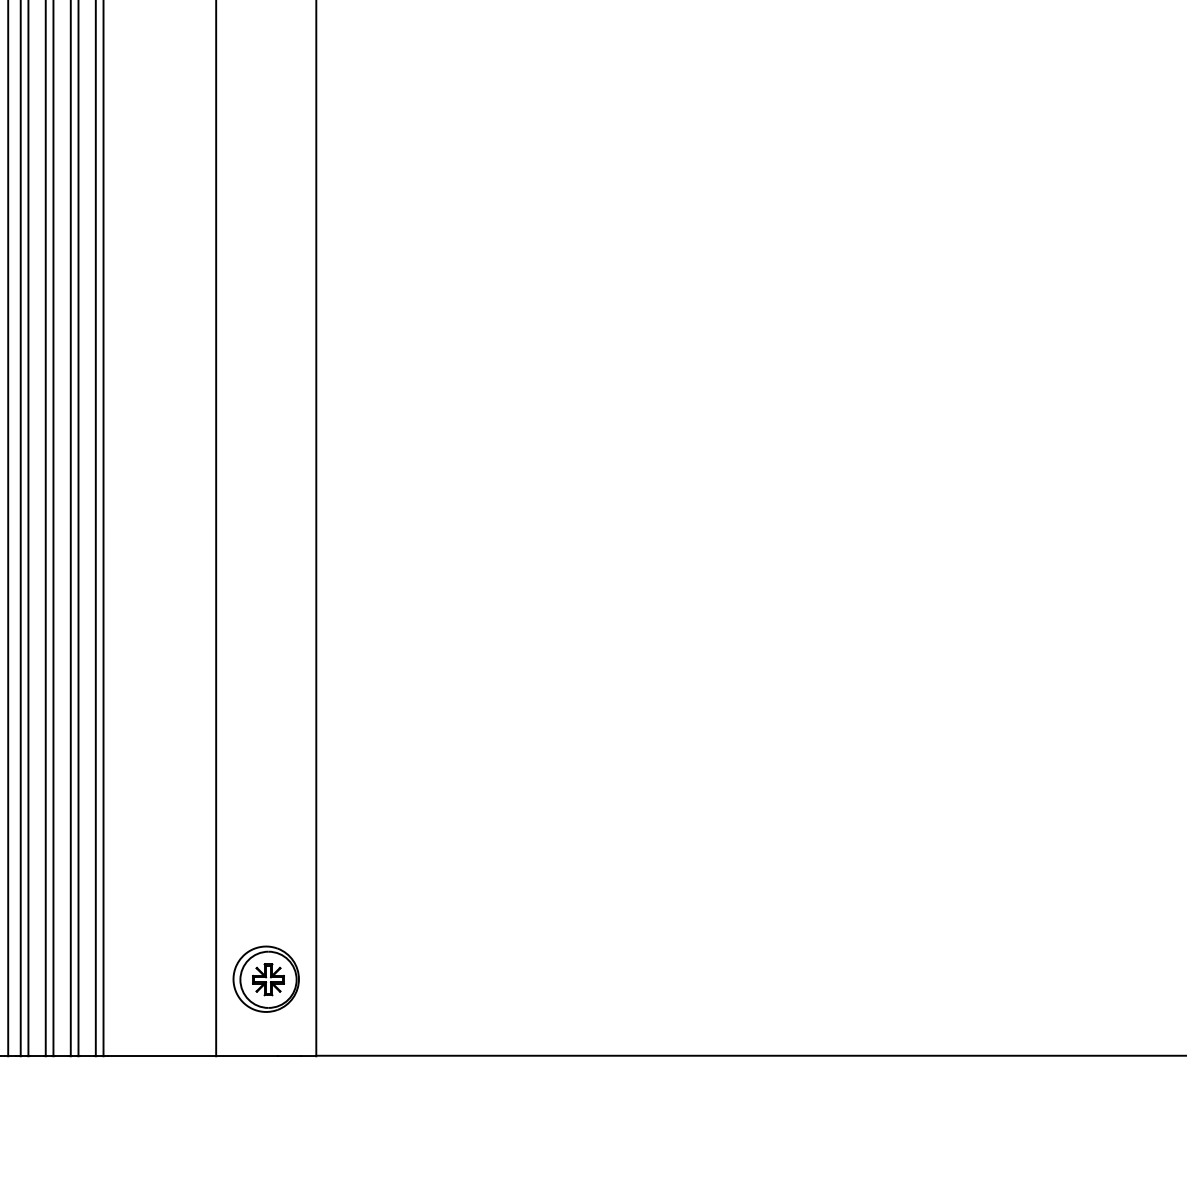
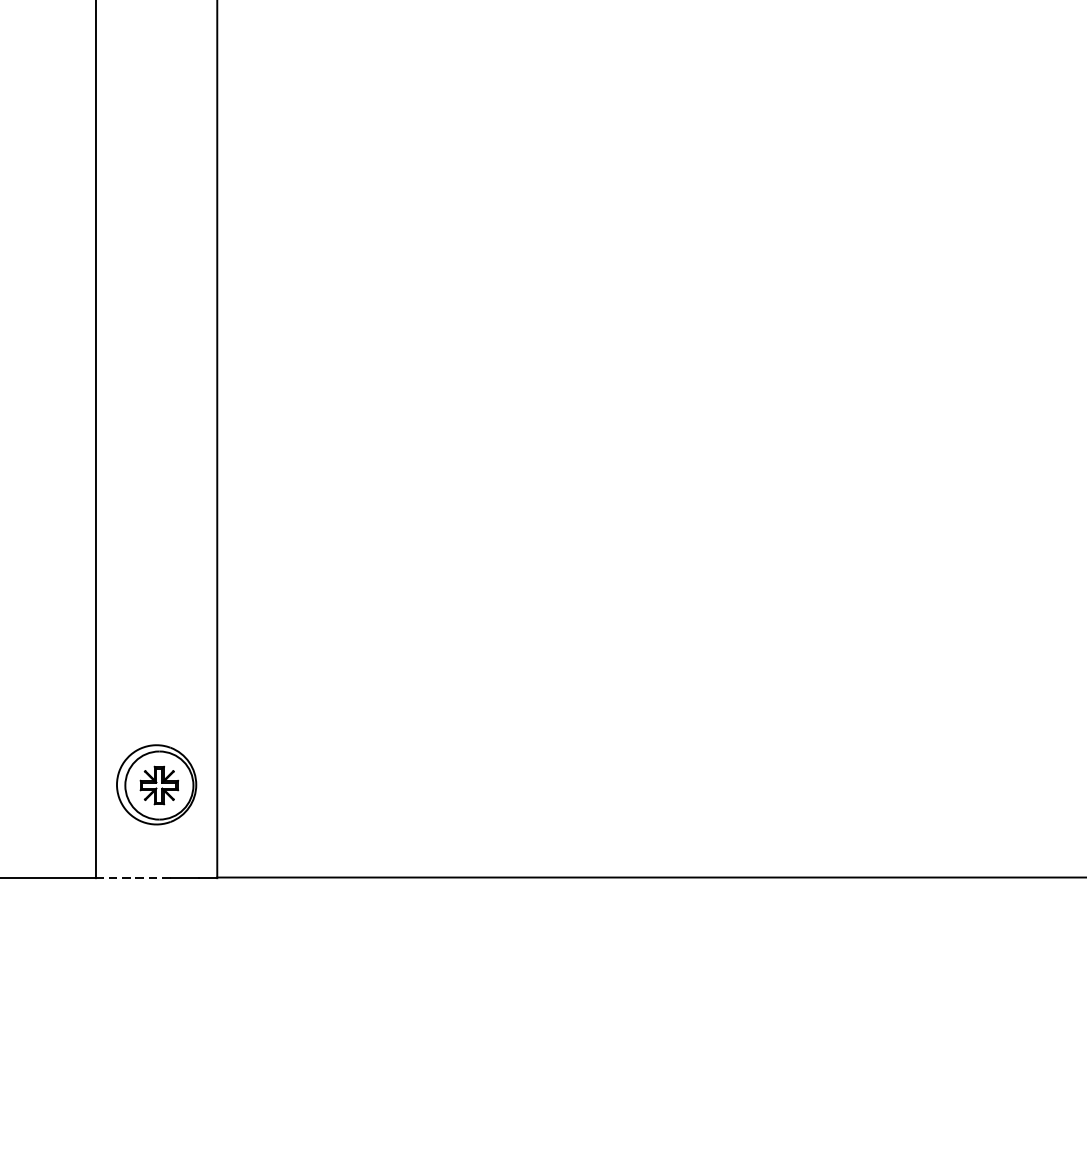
line: (246, 1056) -> (132, 878), solid -> dashed

